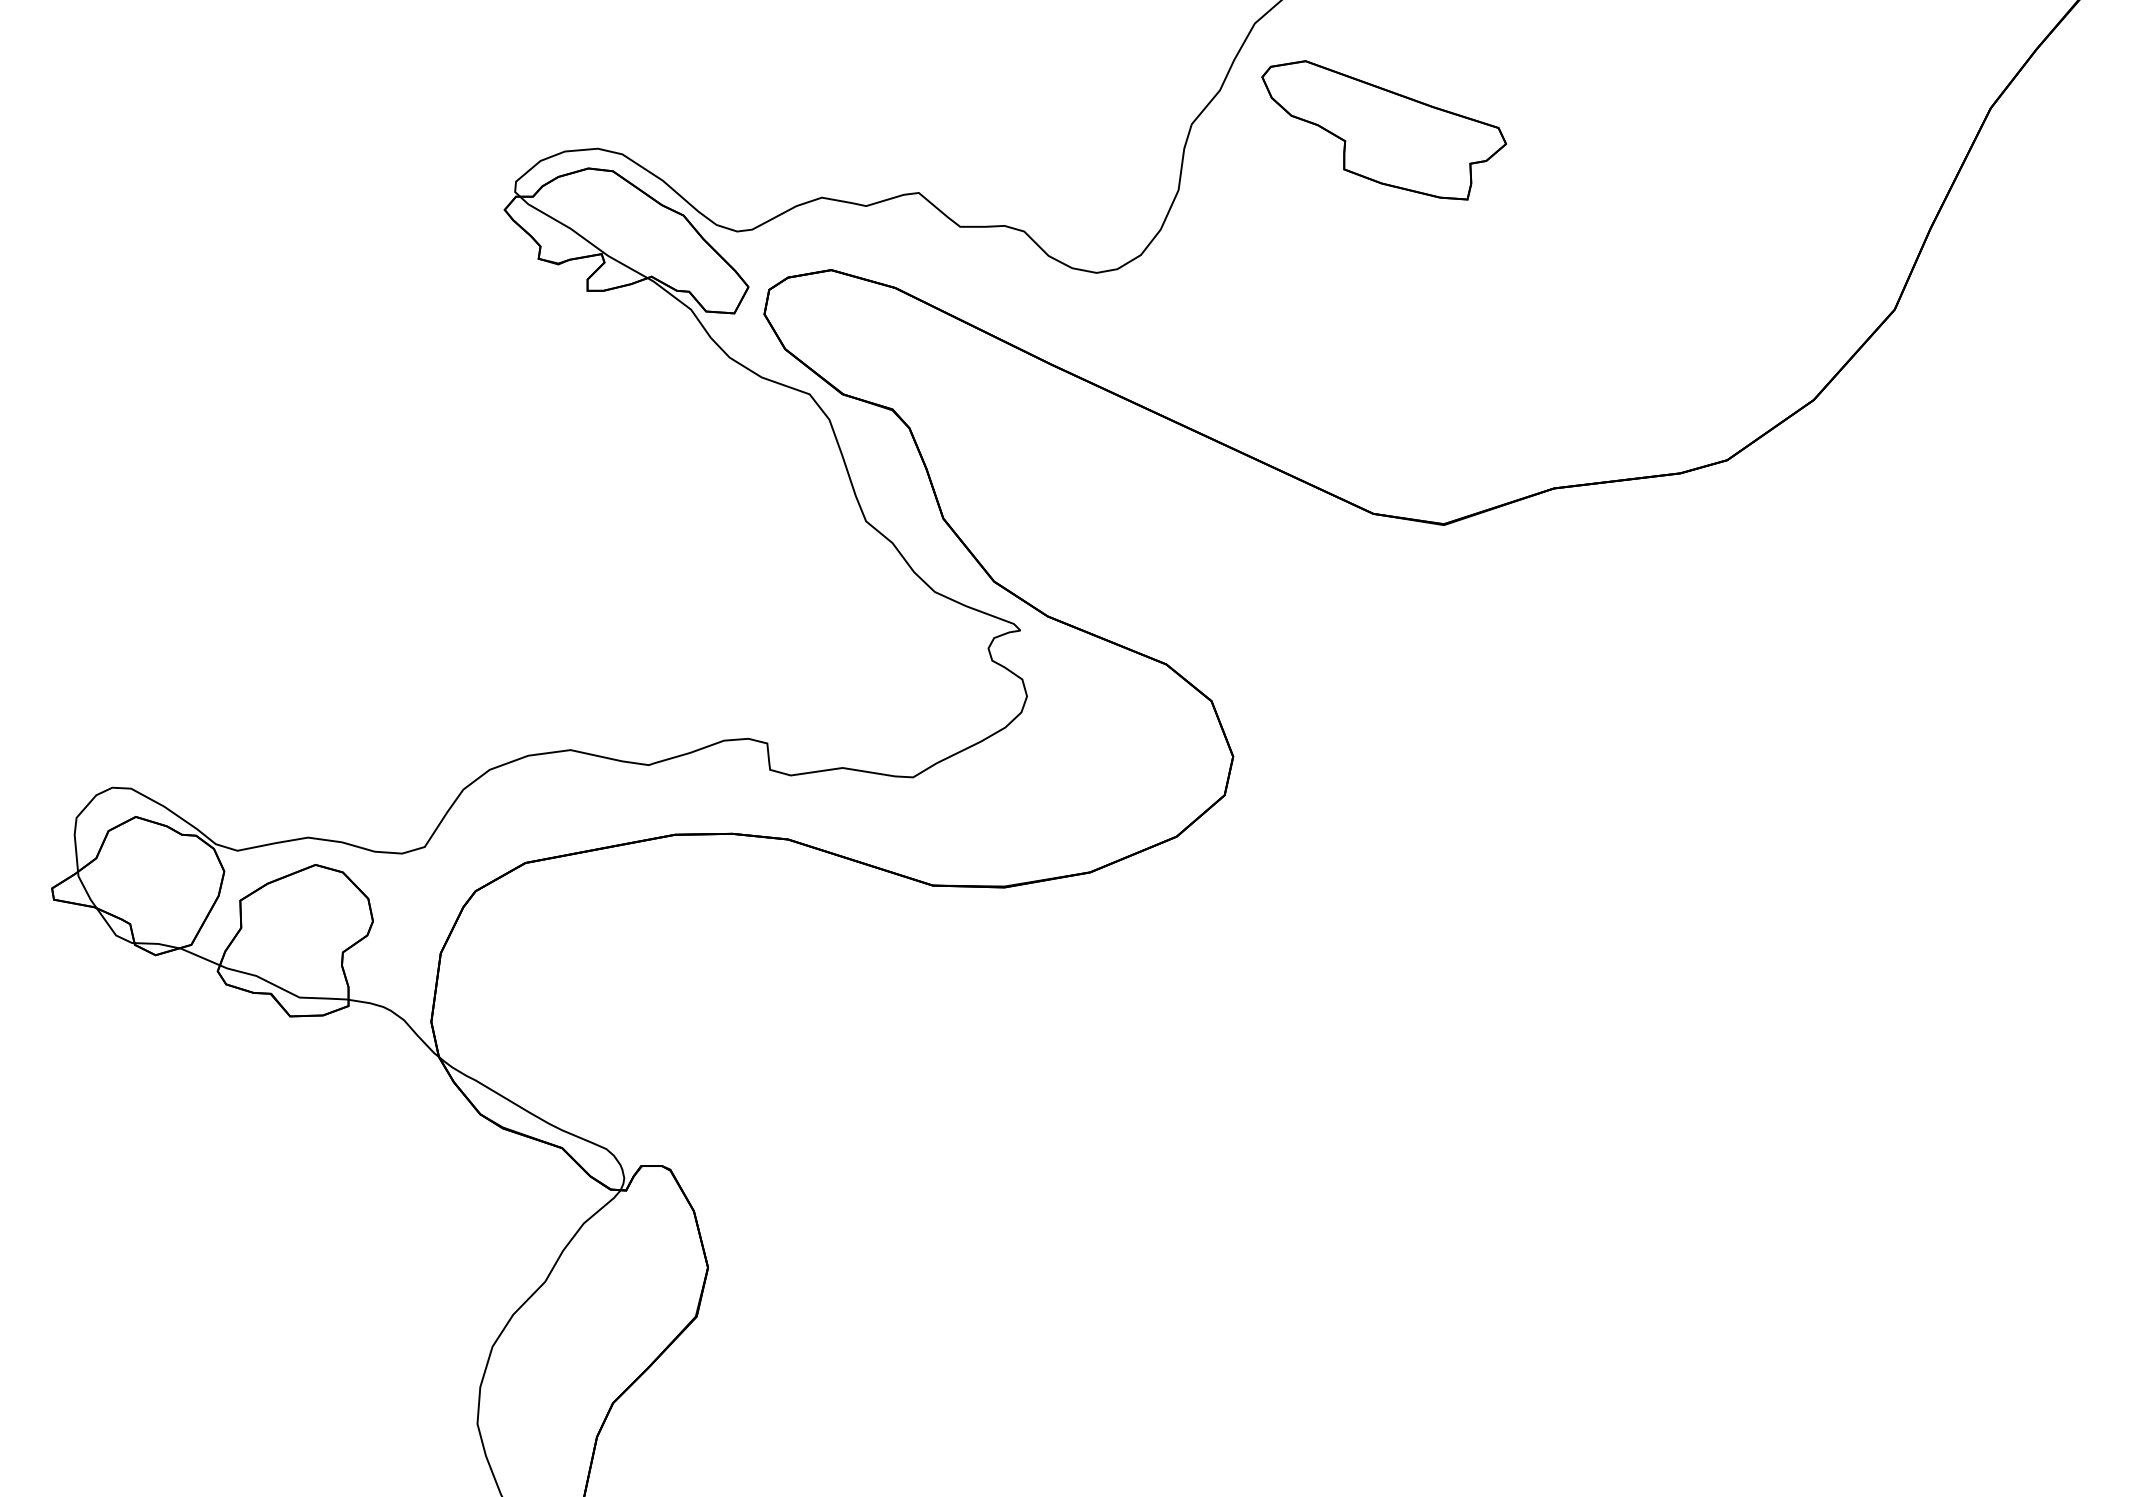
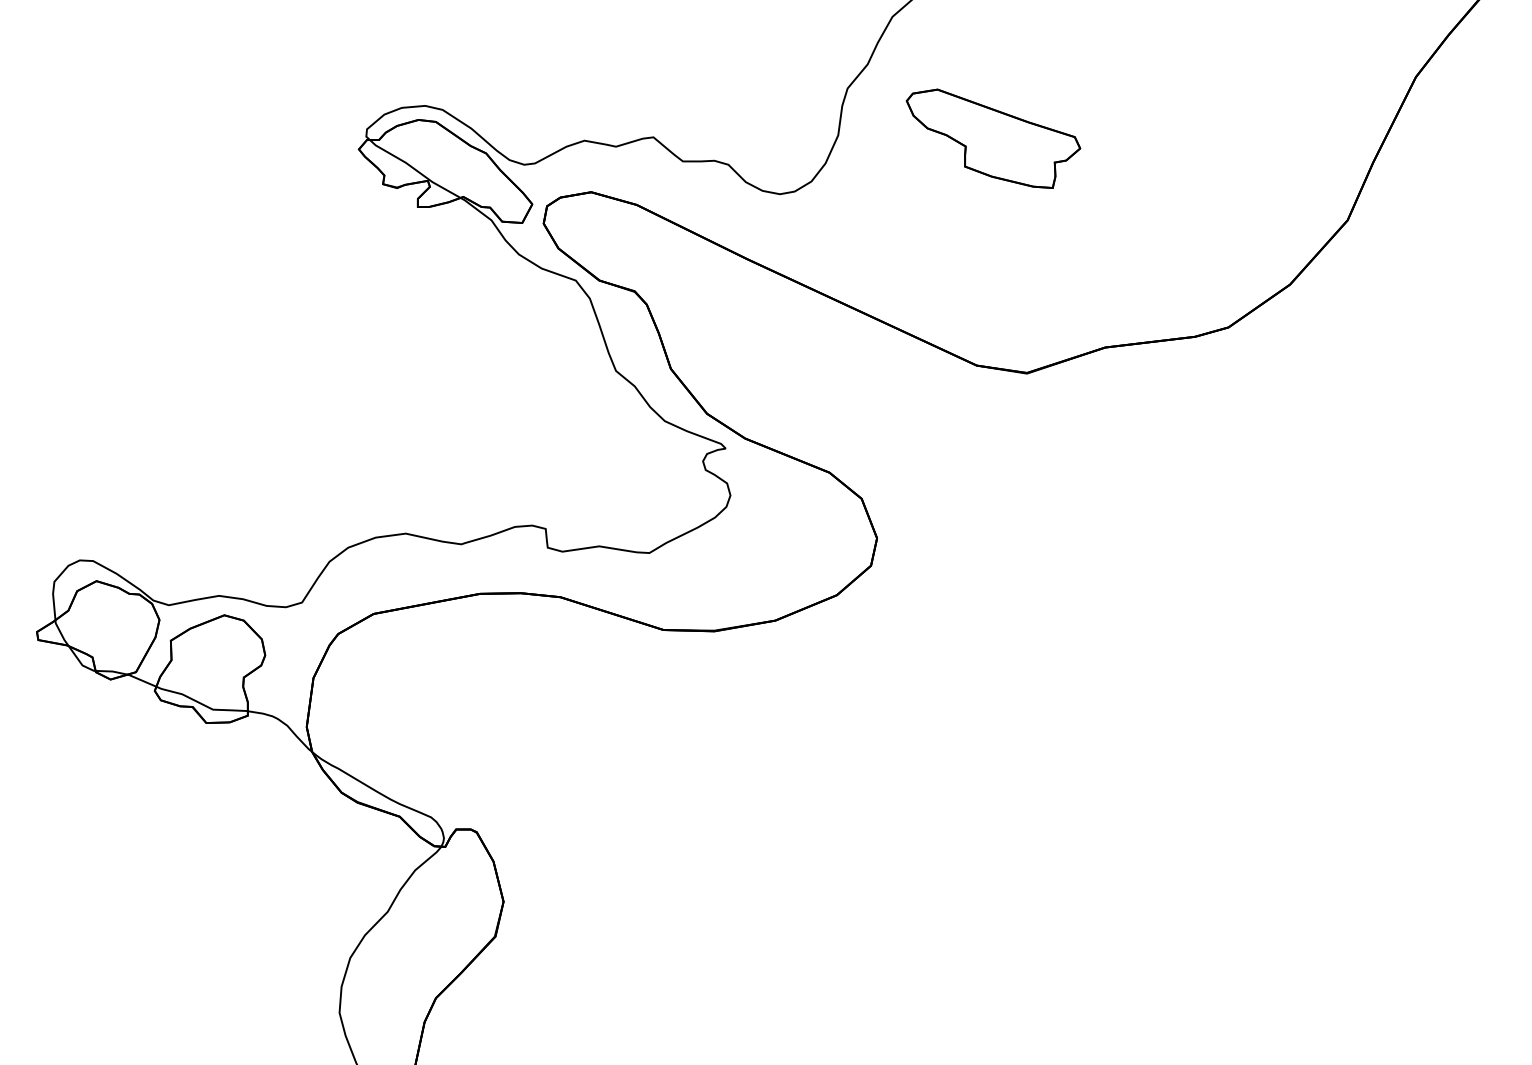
part: (1384, 129) -> (993, 138), moved

